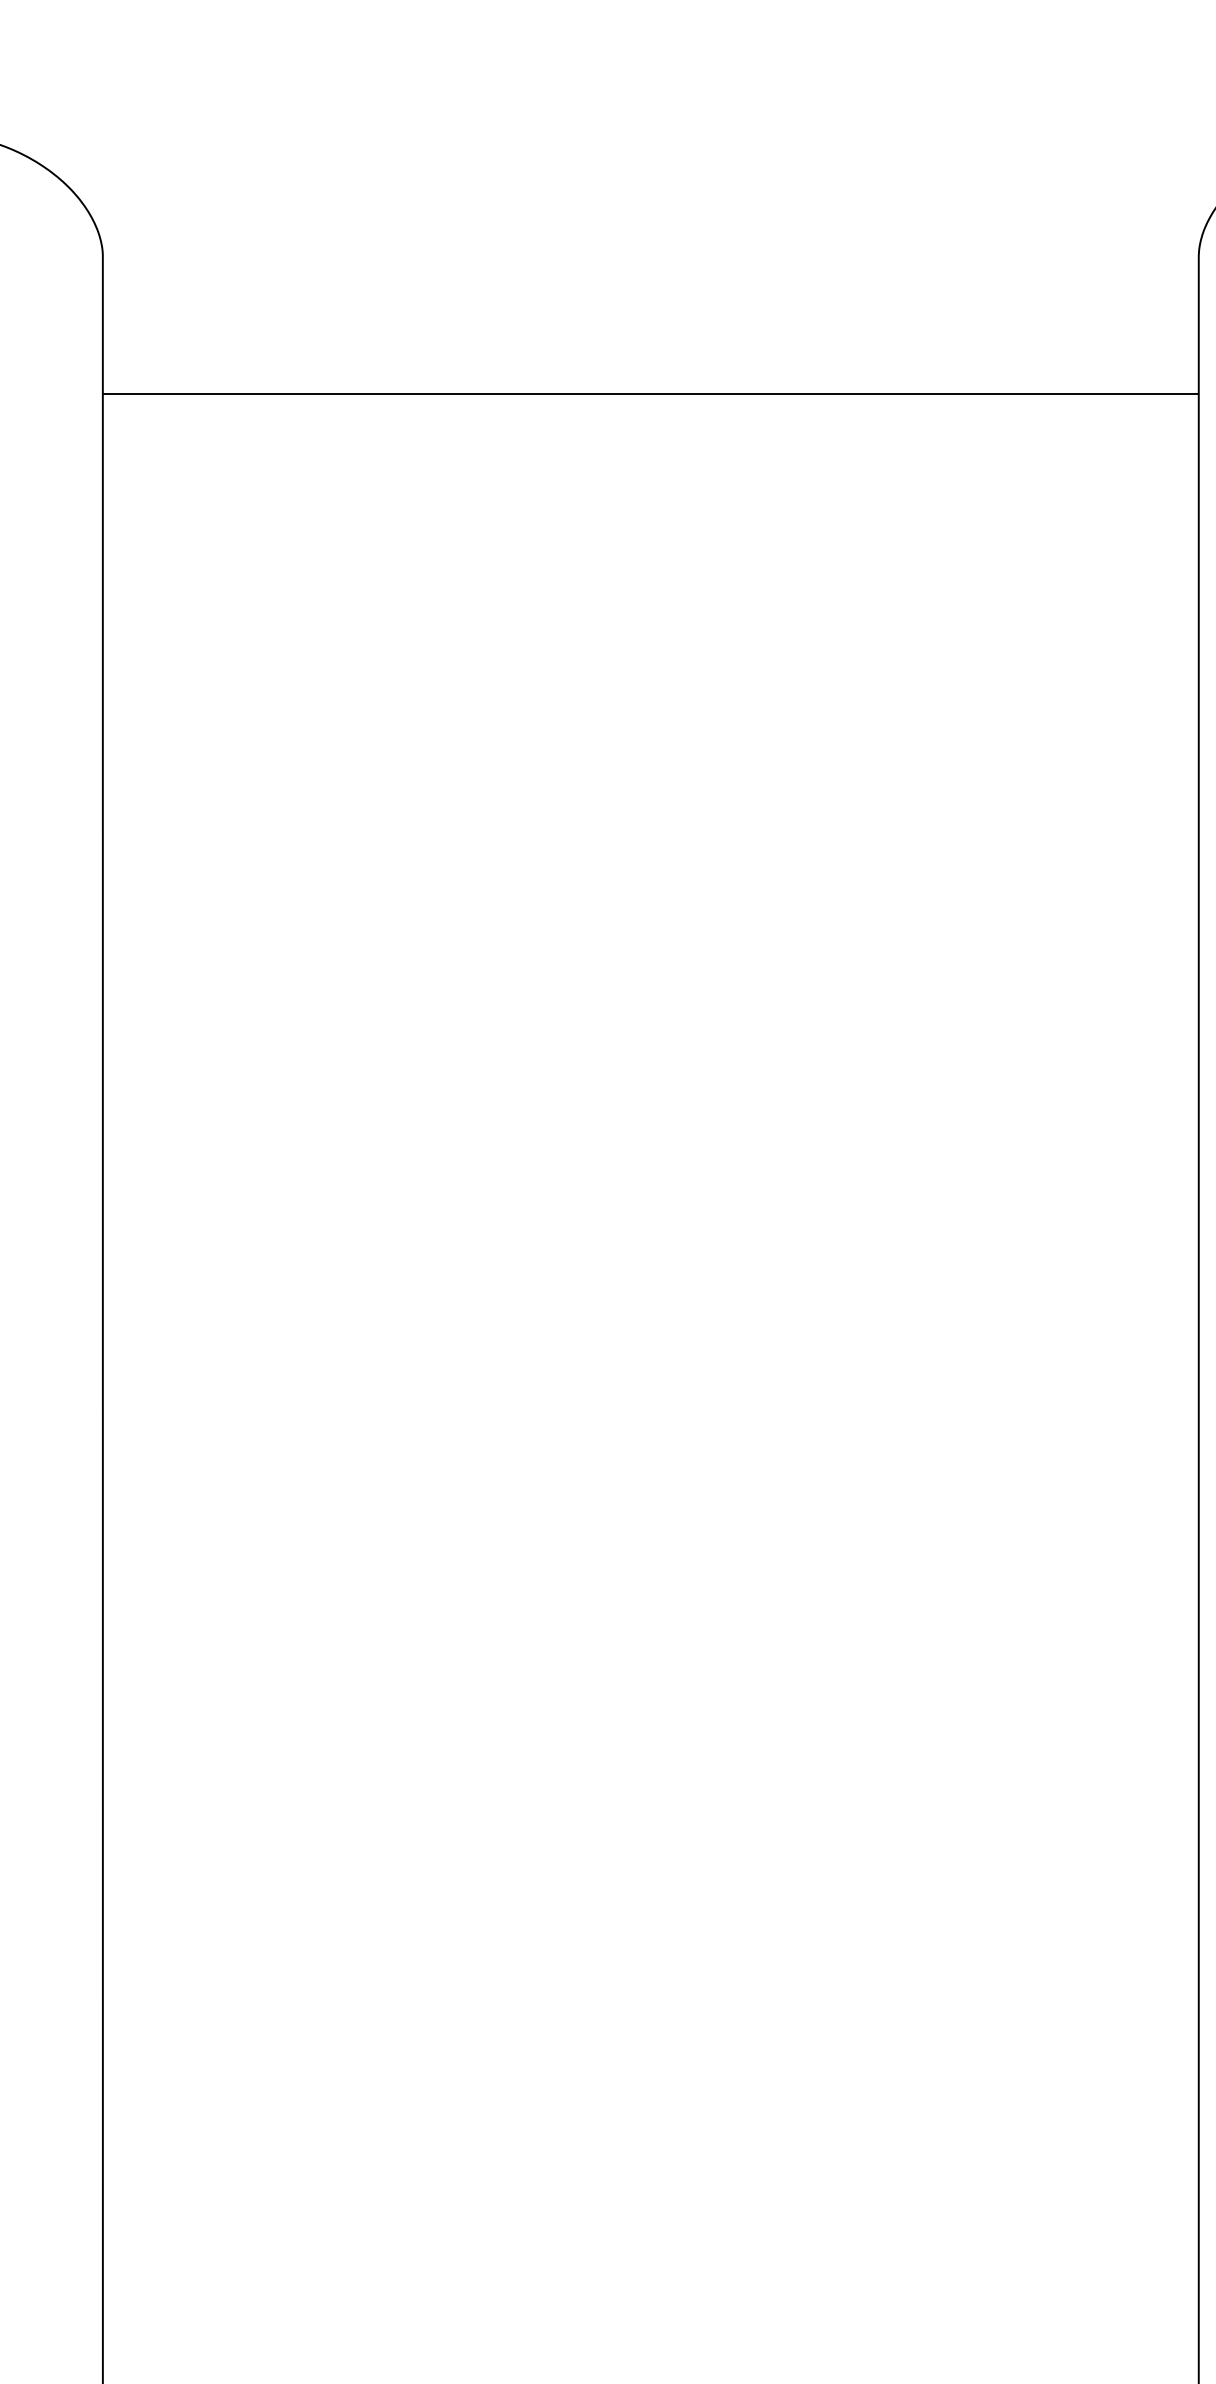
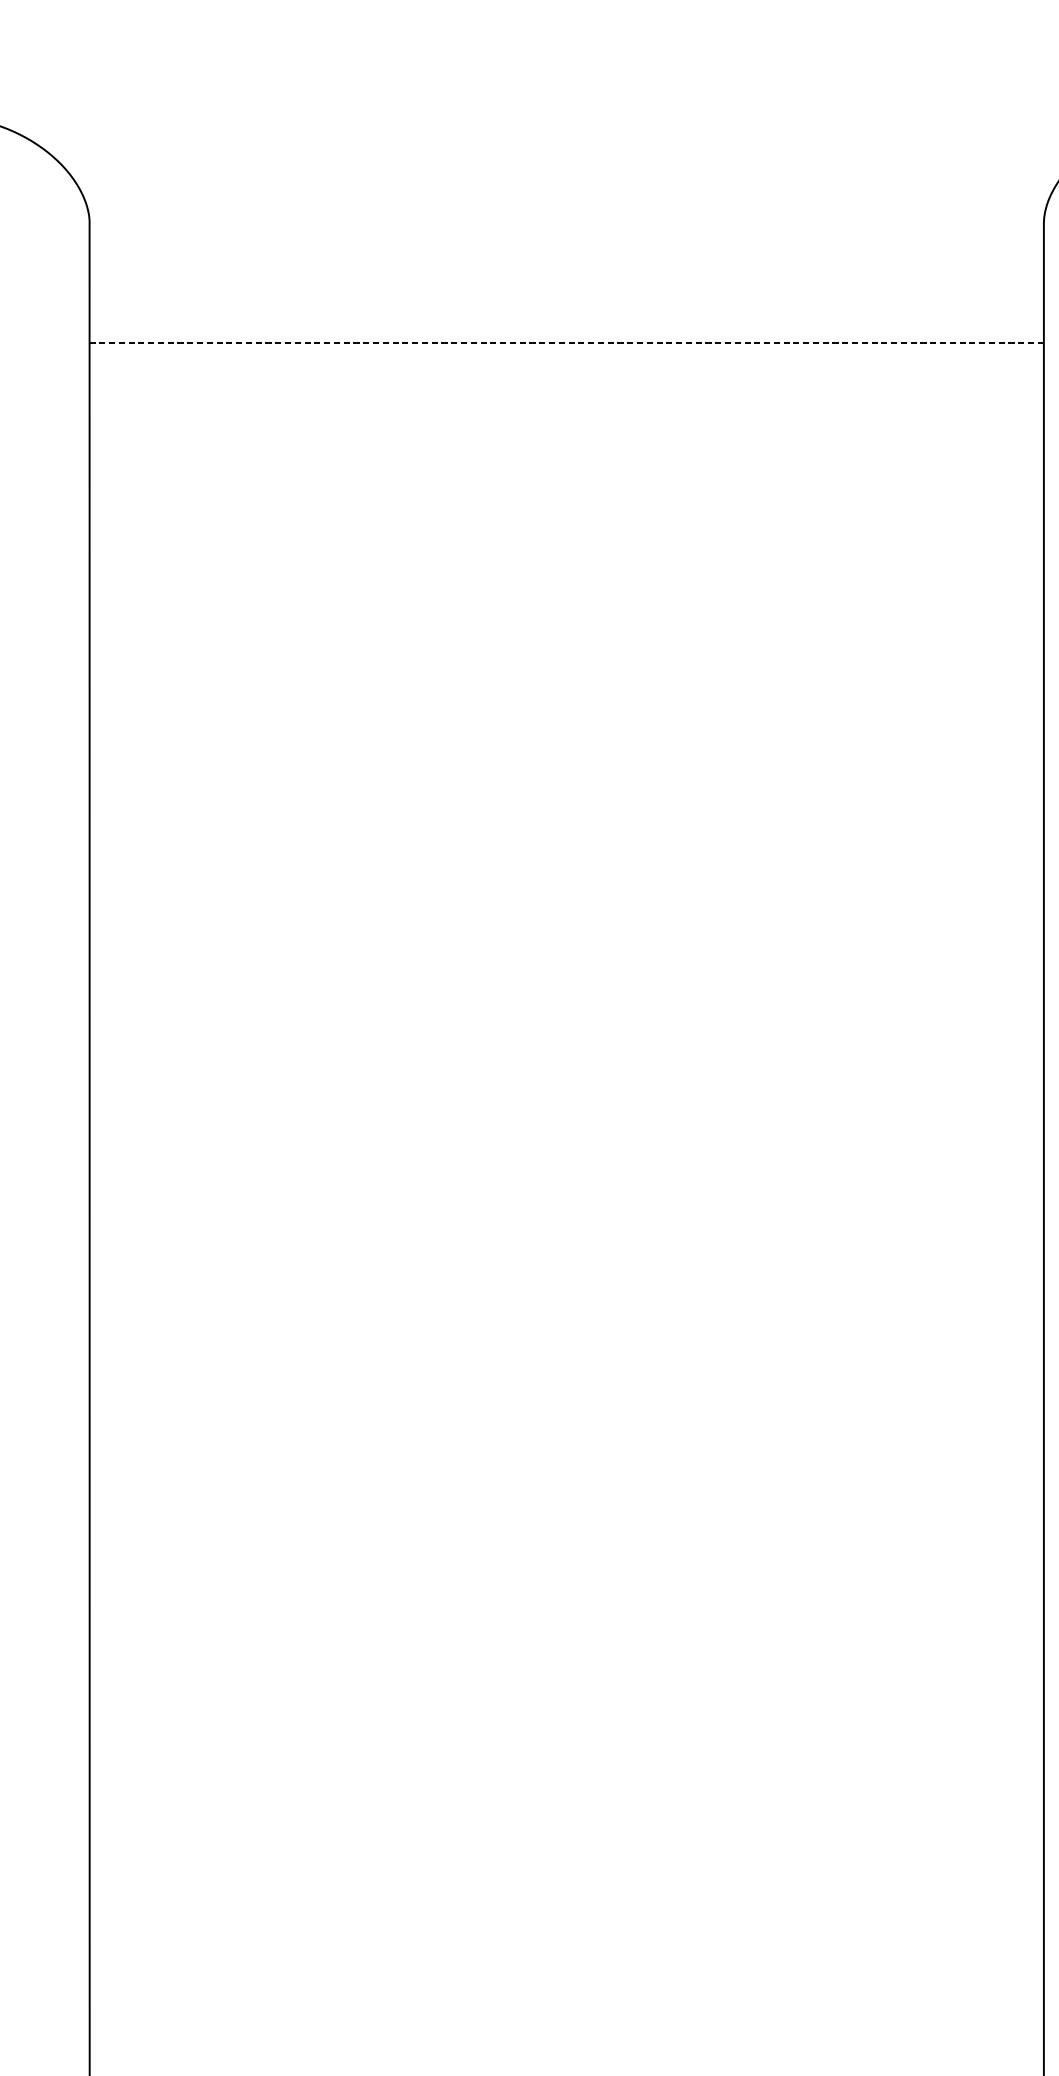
line: (650, 394) -> (566, 343), solid -> dashed

